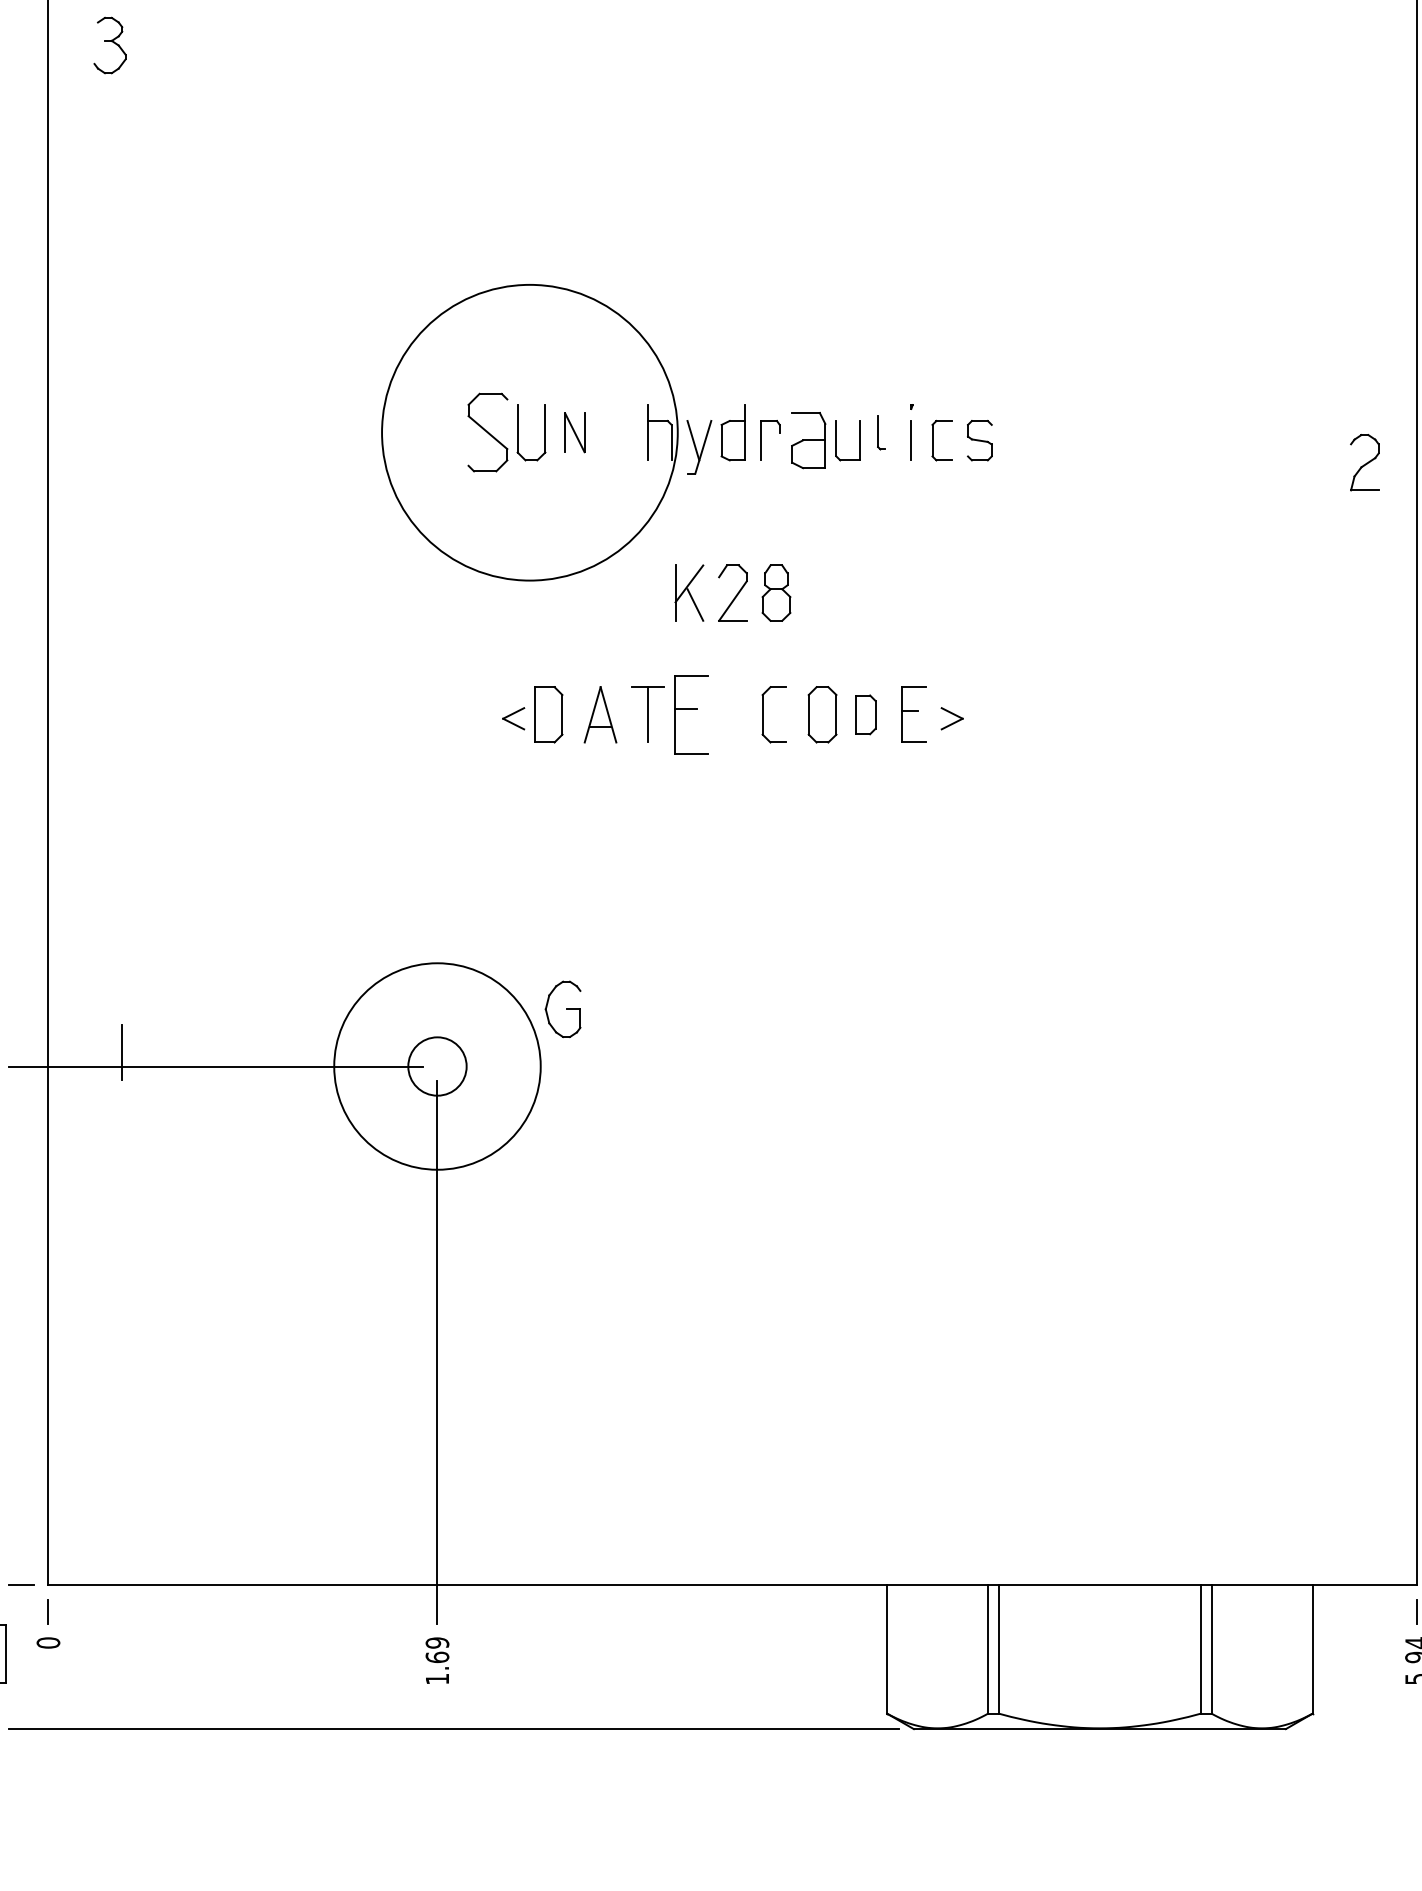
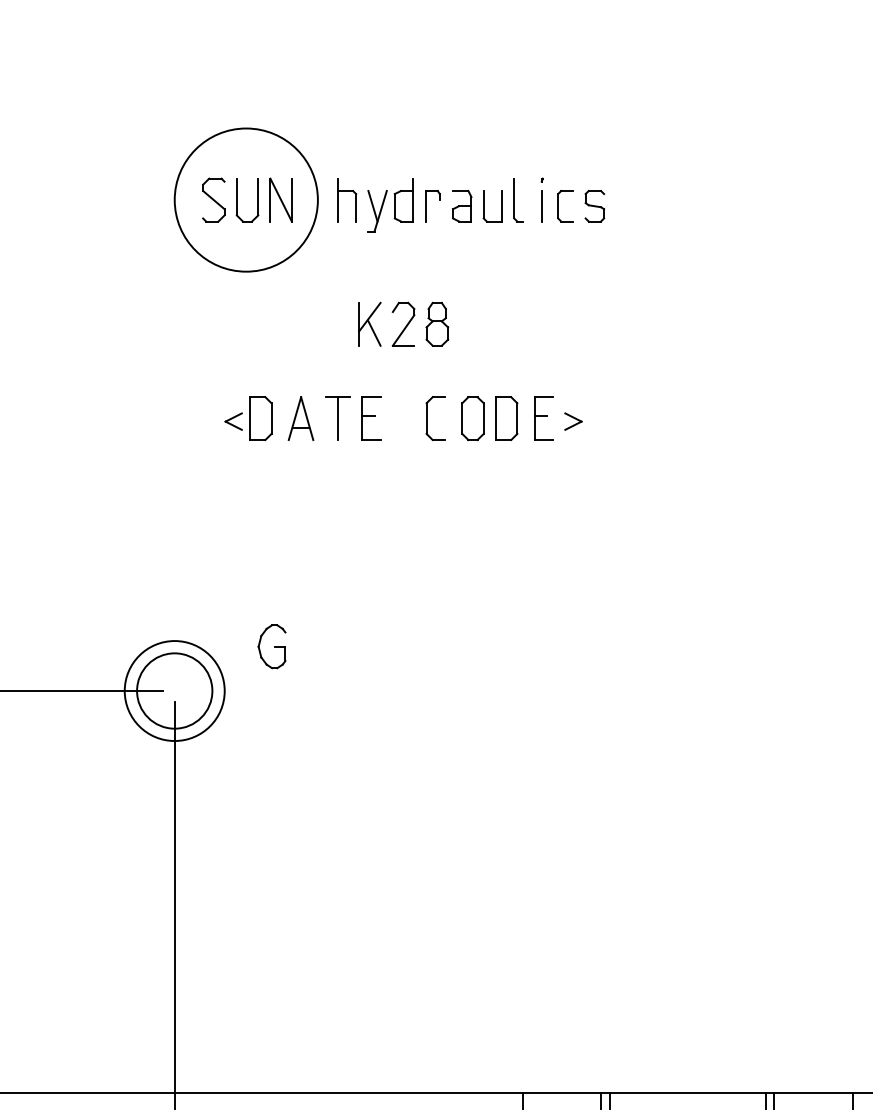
part: (487, 432) -> (213, 199), size x0.71
circle: (529, 432) -> (246, 199), size x0.62
part: (574, 432) -> (280, 199), size x1.43
part: (881, 432) -> (518, 199), size x1.67
part: (808, 440) -> (462, 206), size x0.71
part: (691, 714) -> (371, 418), size x0.71
part: (865, 714) -> (506, 418), size x1.43
circle: (437, 1066) -> (174, 691), size x0.62
circle: (437, 1066) -> (174, 691), size x1.67

